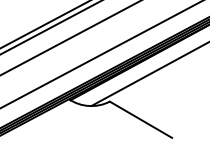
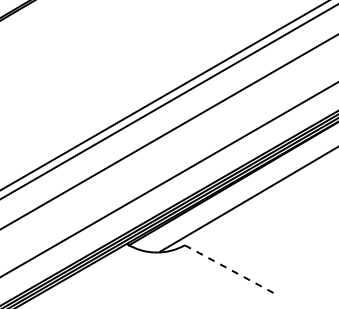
line: (141, 119) -> (230, 269), solid -> dashed

